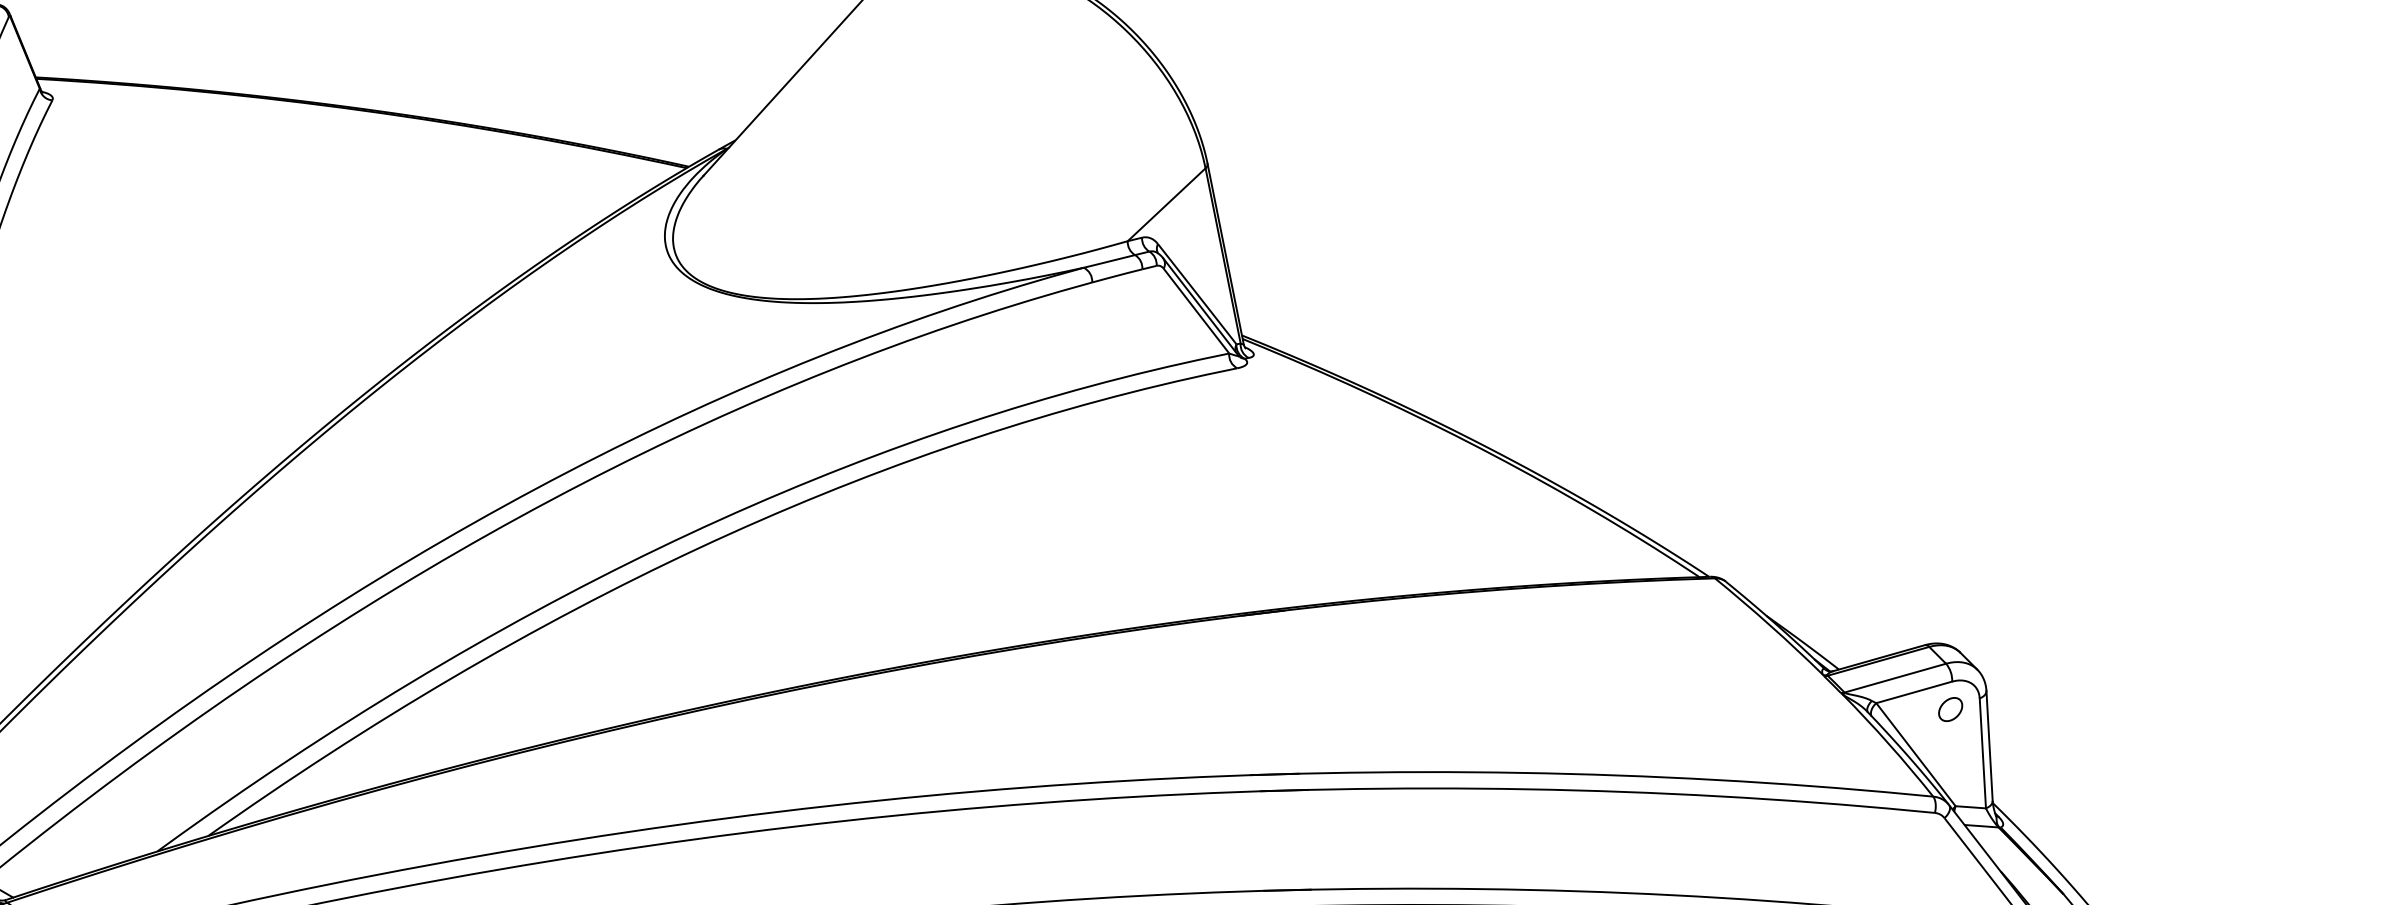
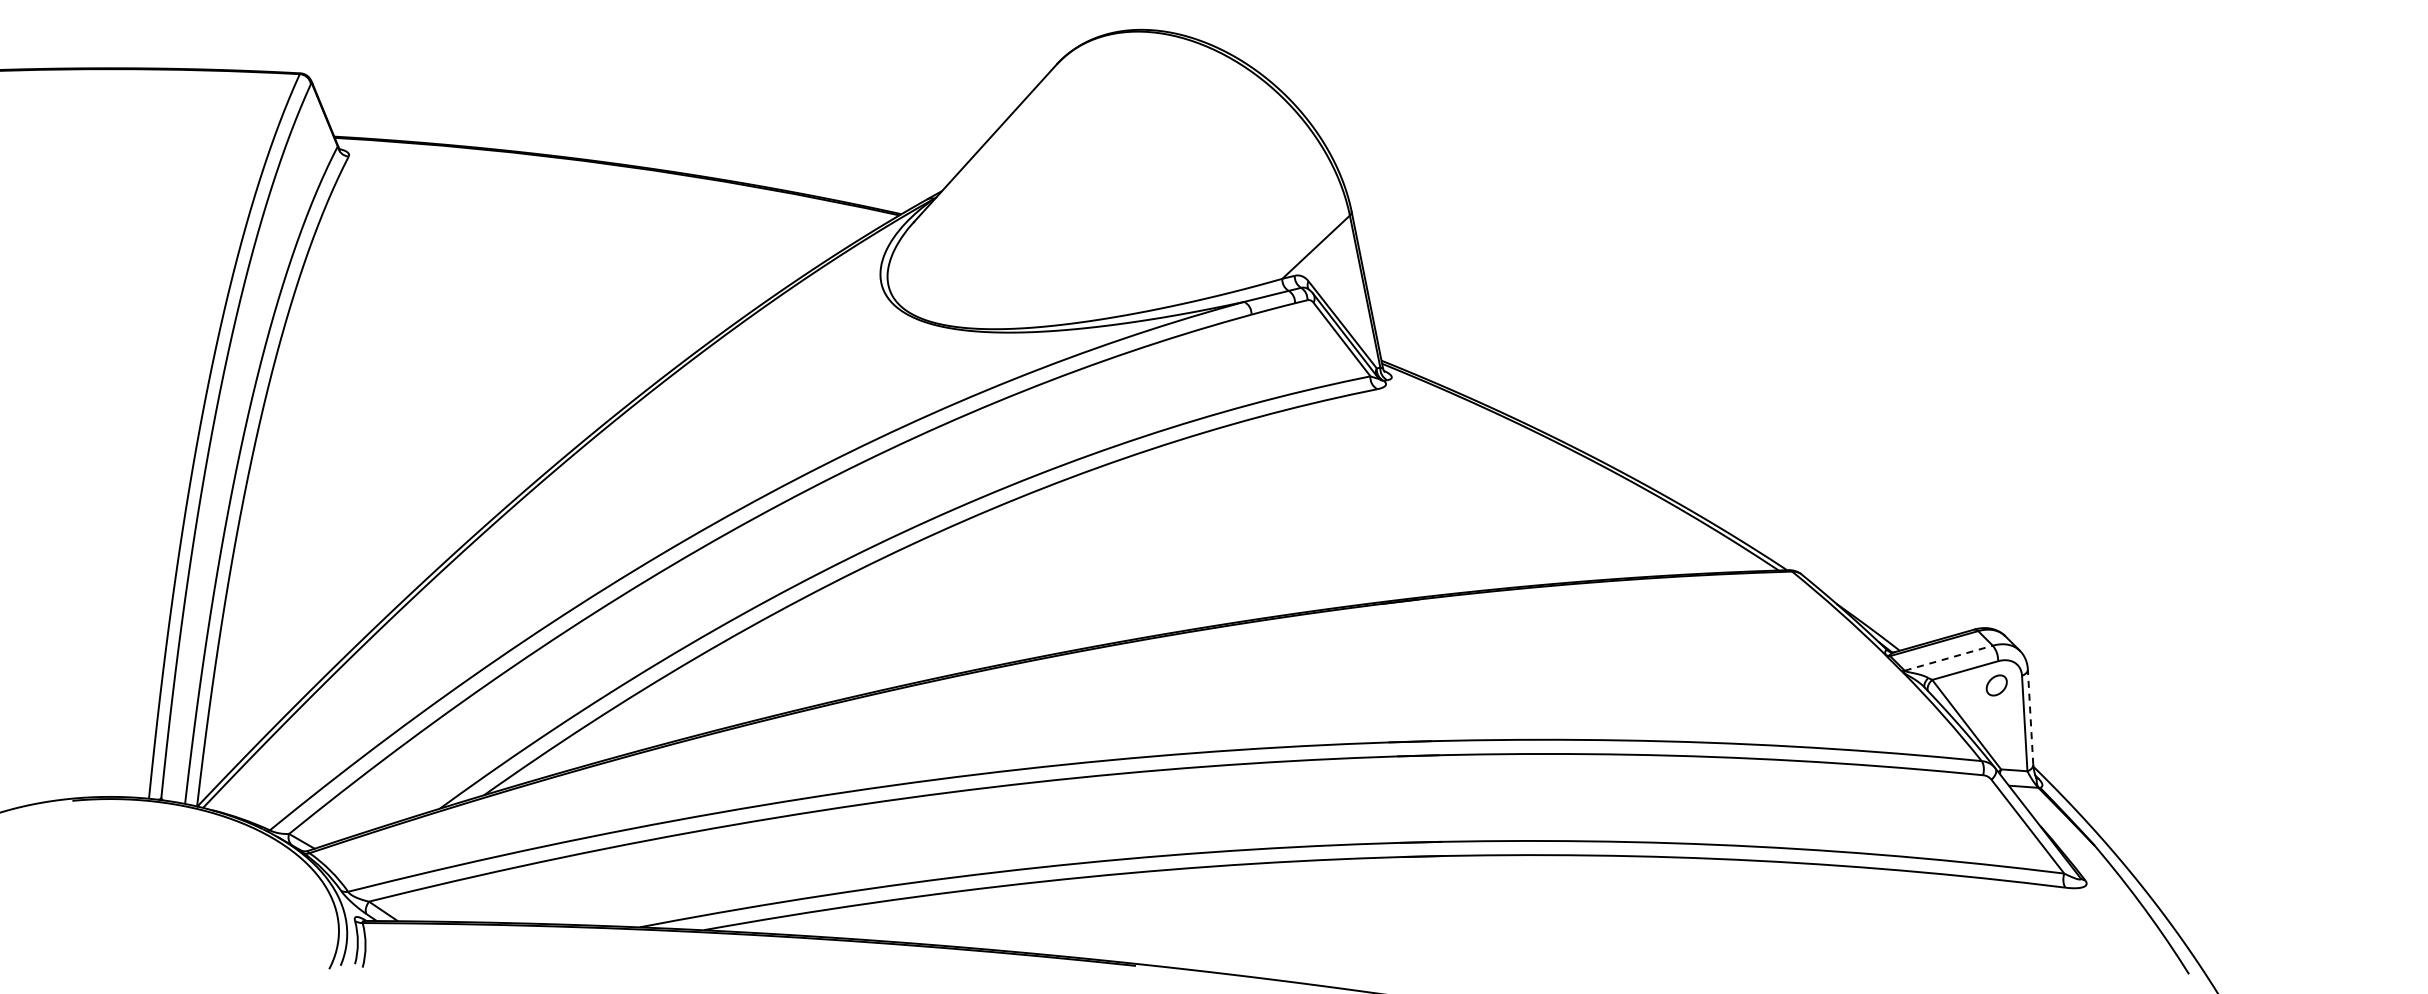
line: (1895, 678) -> (1948, 658), solid -> dashed
line: (1989, 746) -> (2030, 717), solid -> dashed

